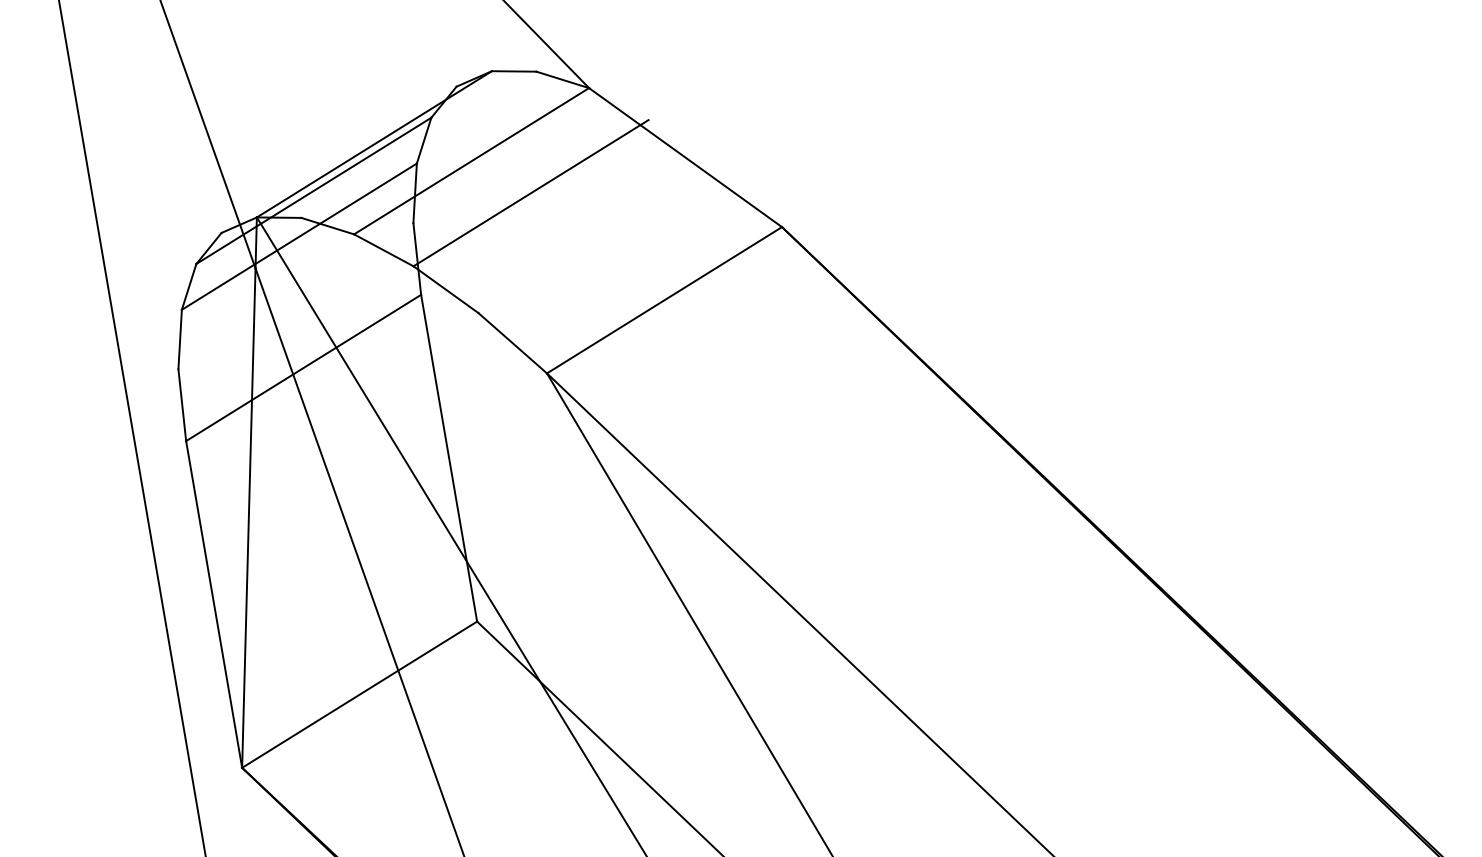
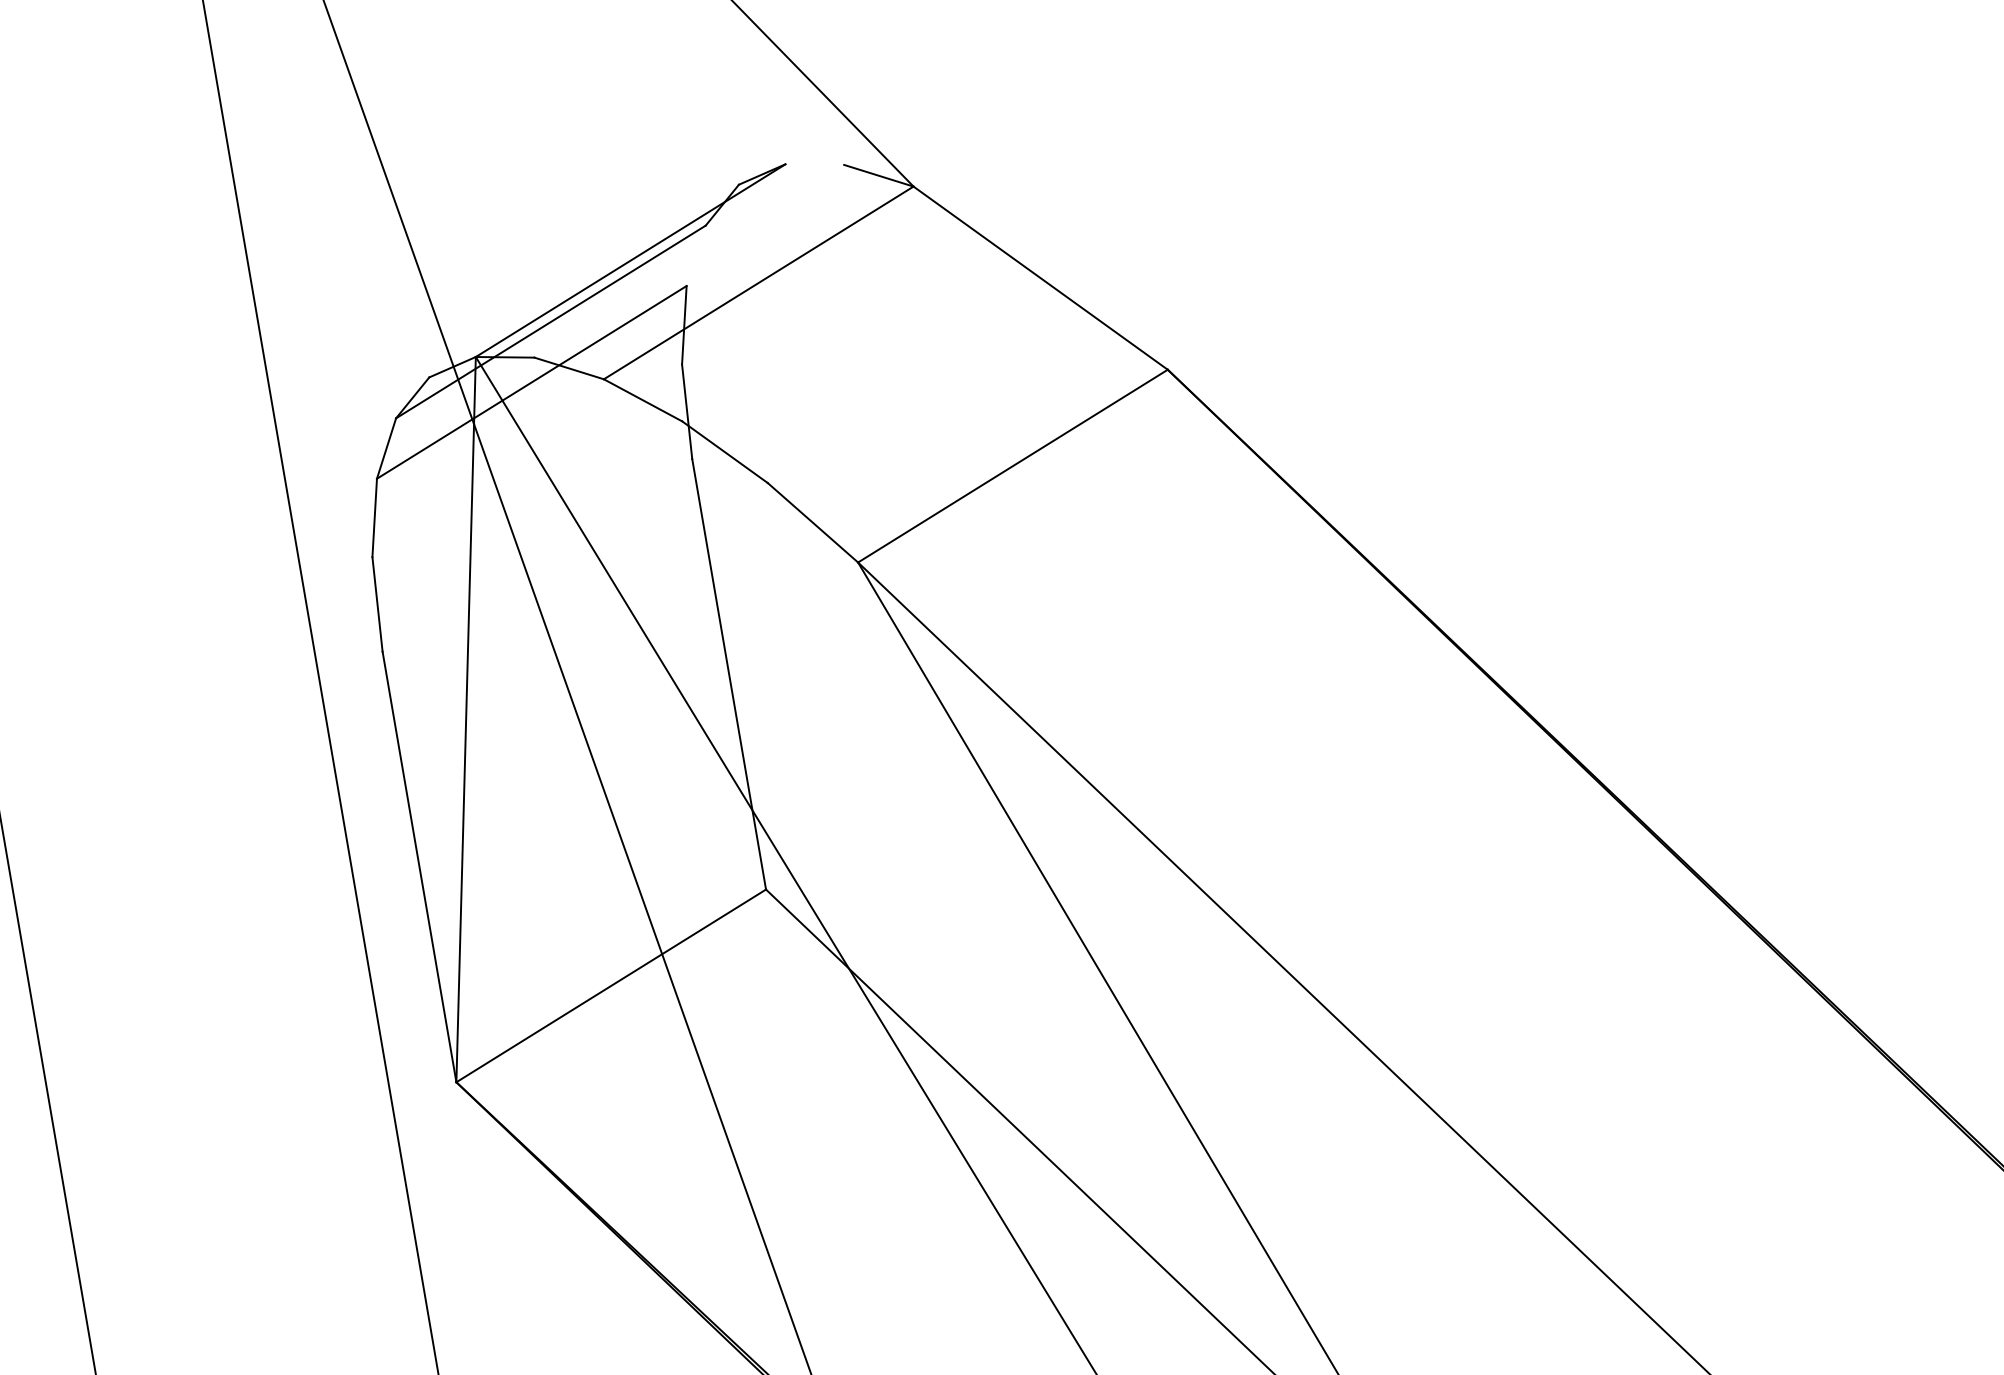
line: (513, 71) -> (814, 164), removed
line: (423, 140) -> (695, 255), removed
line: (530, 192) -> (836, 324), removed
line: (303, 368) -> (537, 555), removed

